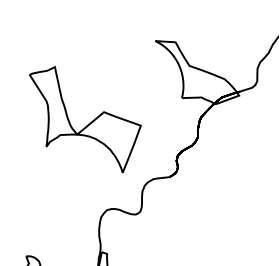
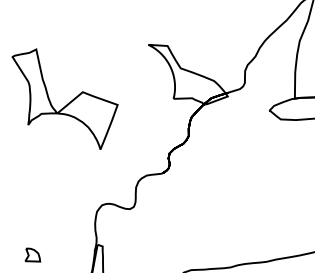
part: (84, 118) -> (64, 98), moved

